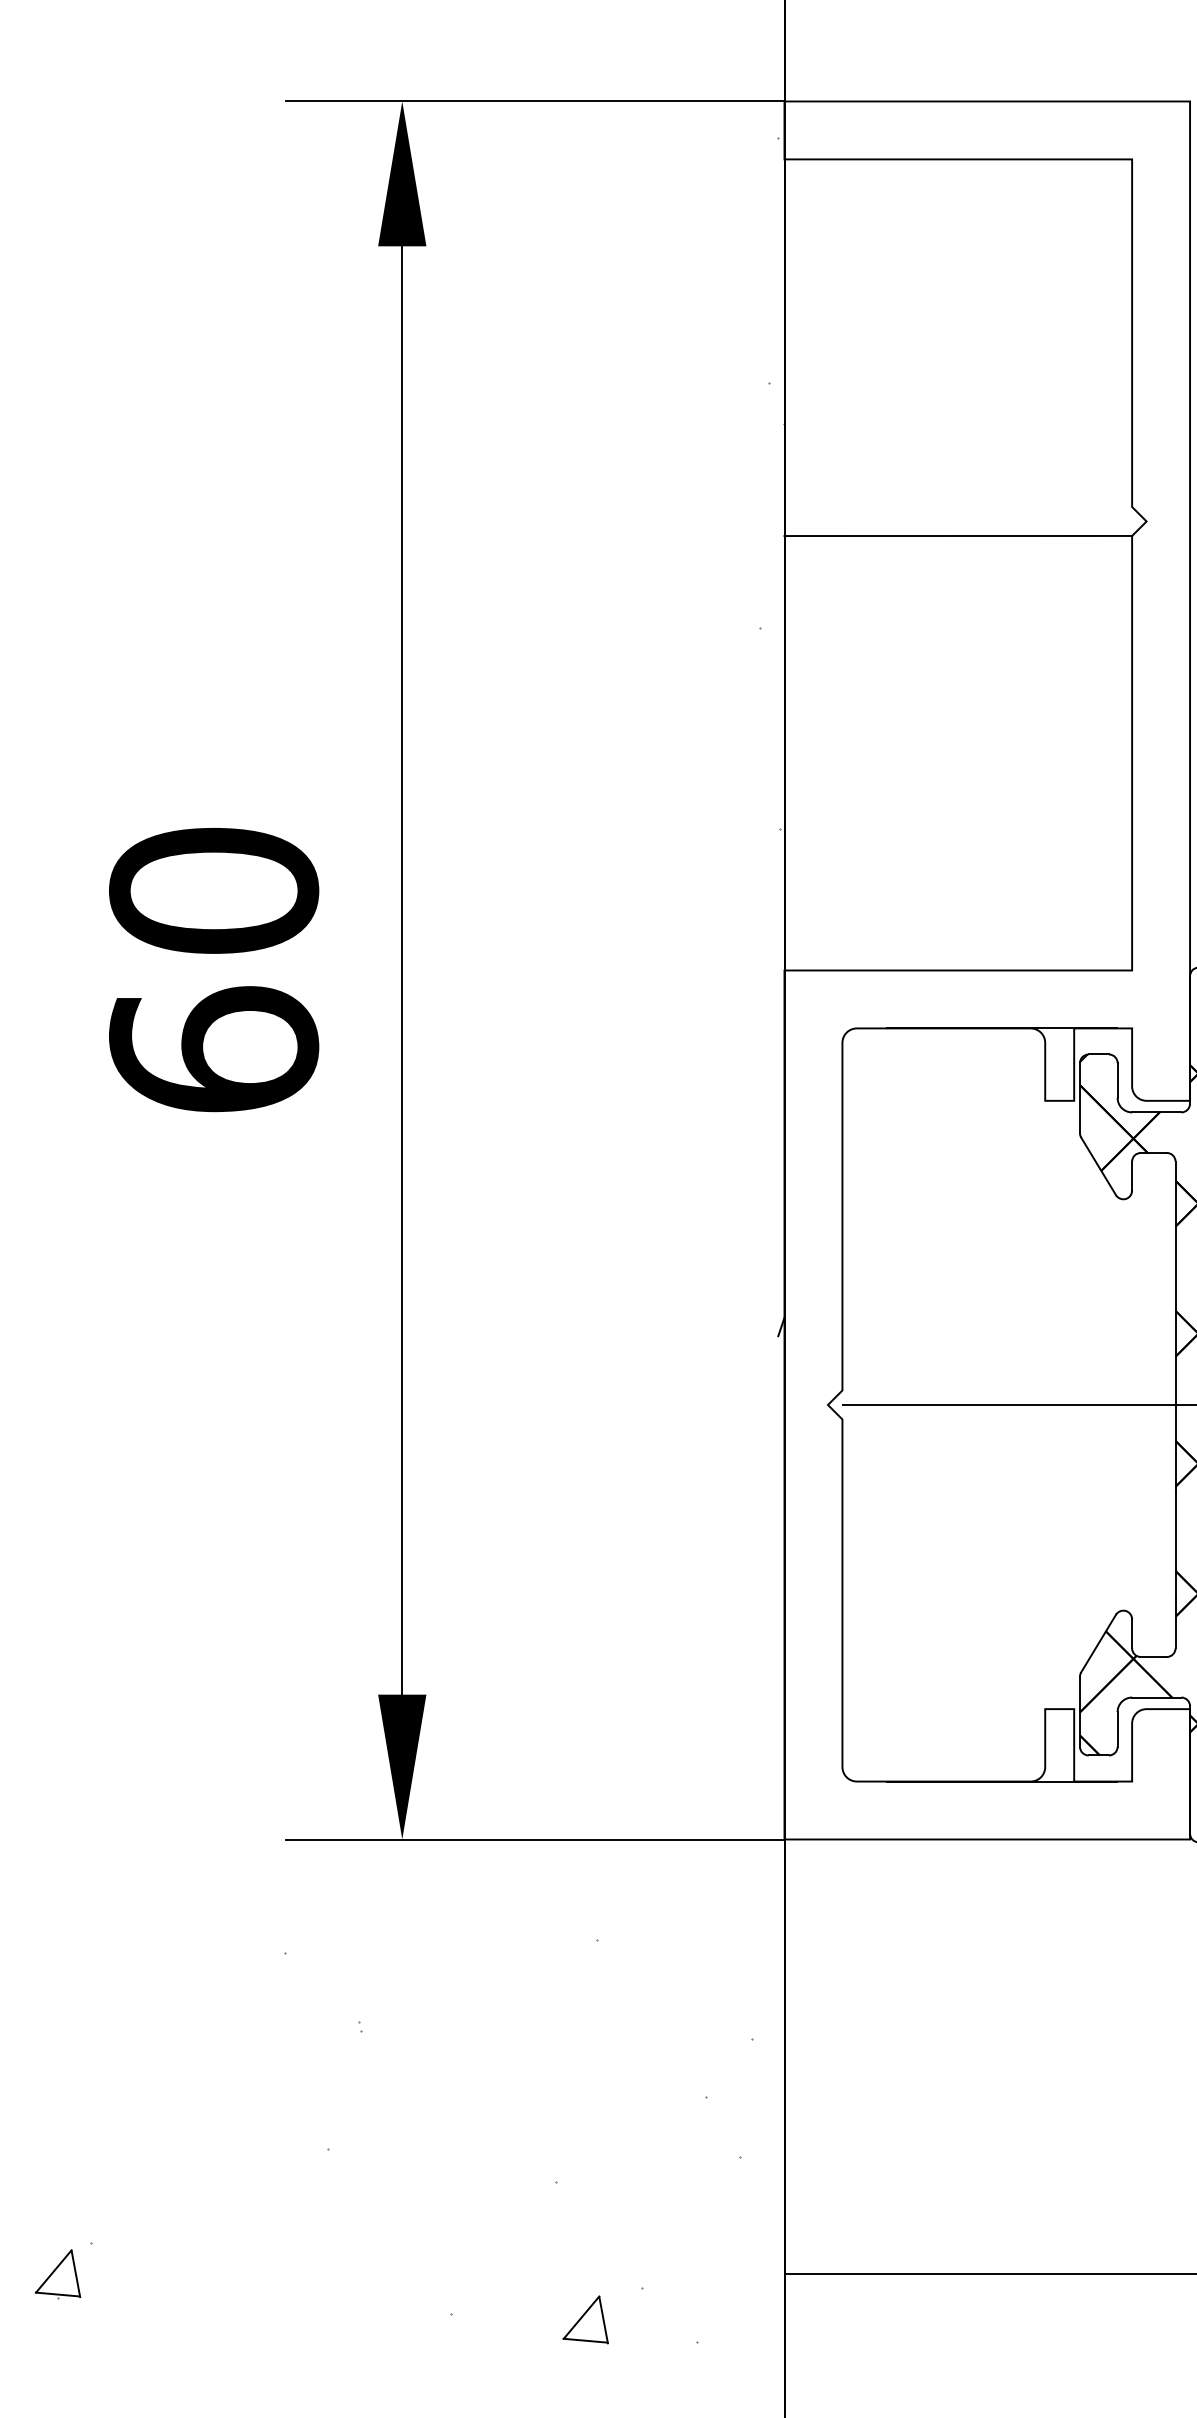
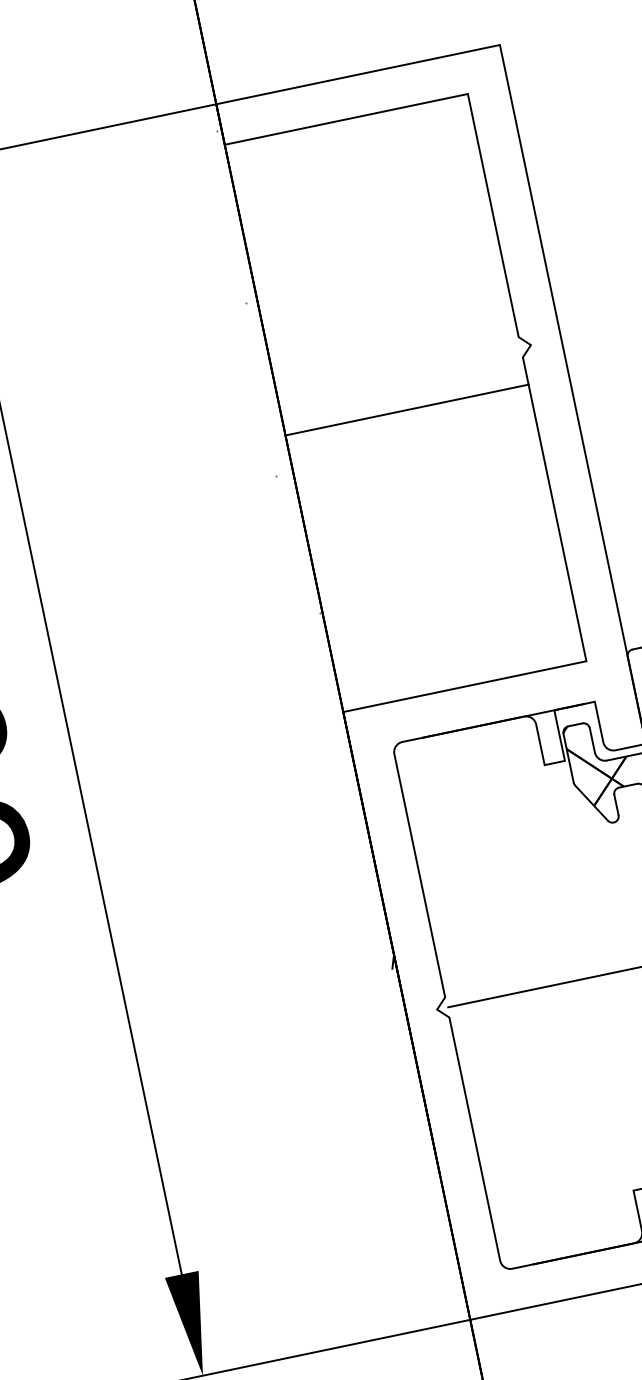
line: (958, 535) -> (407, 409), moved

